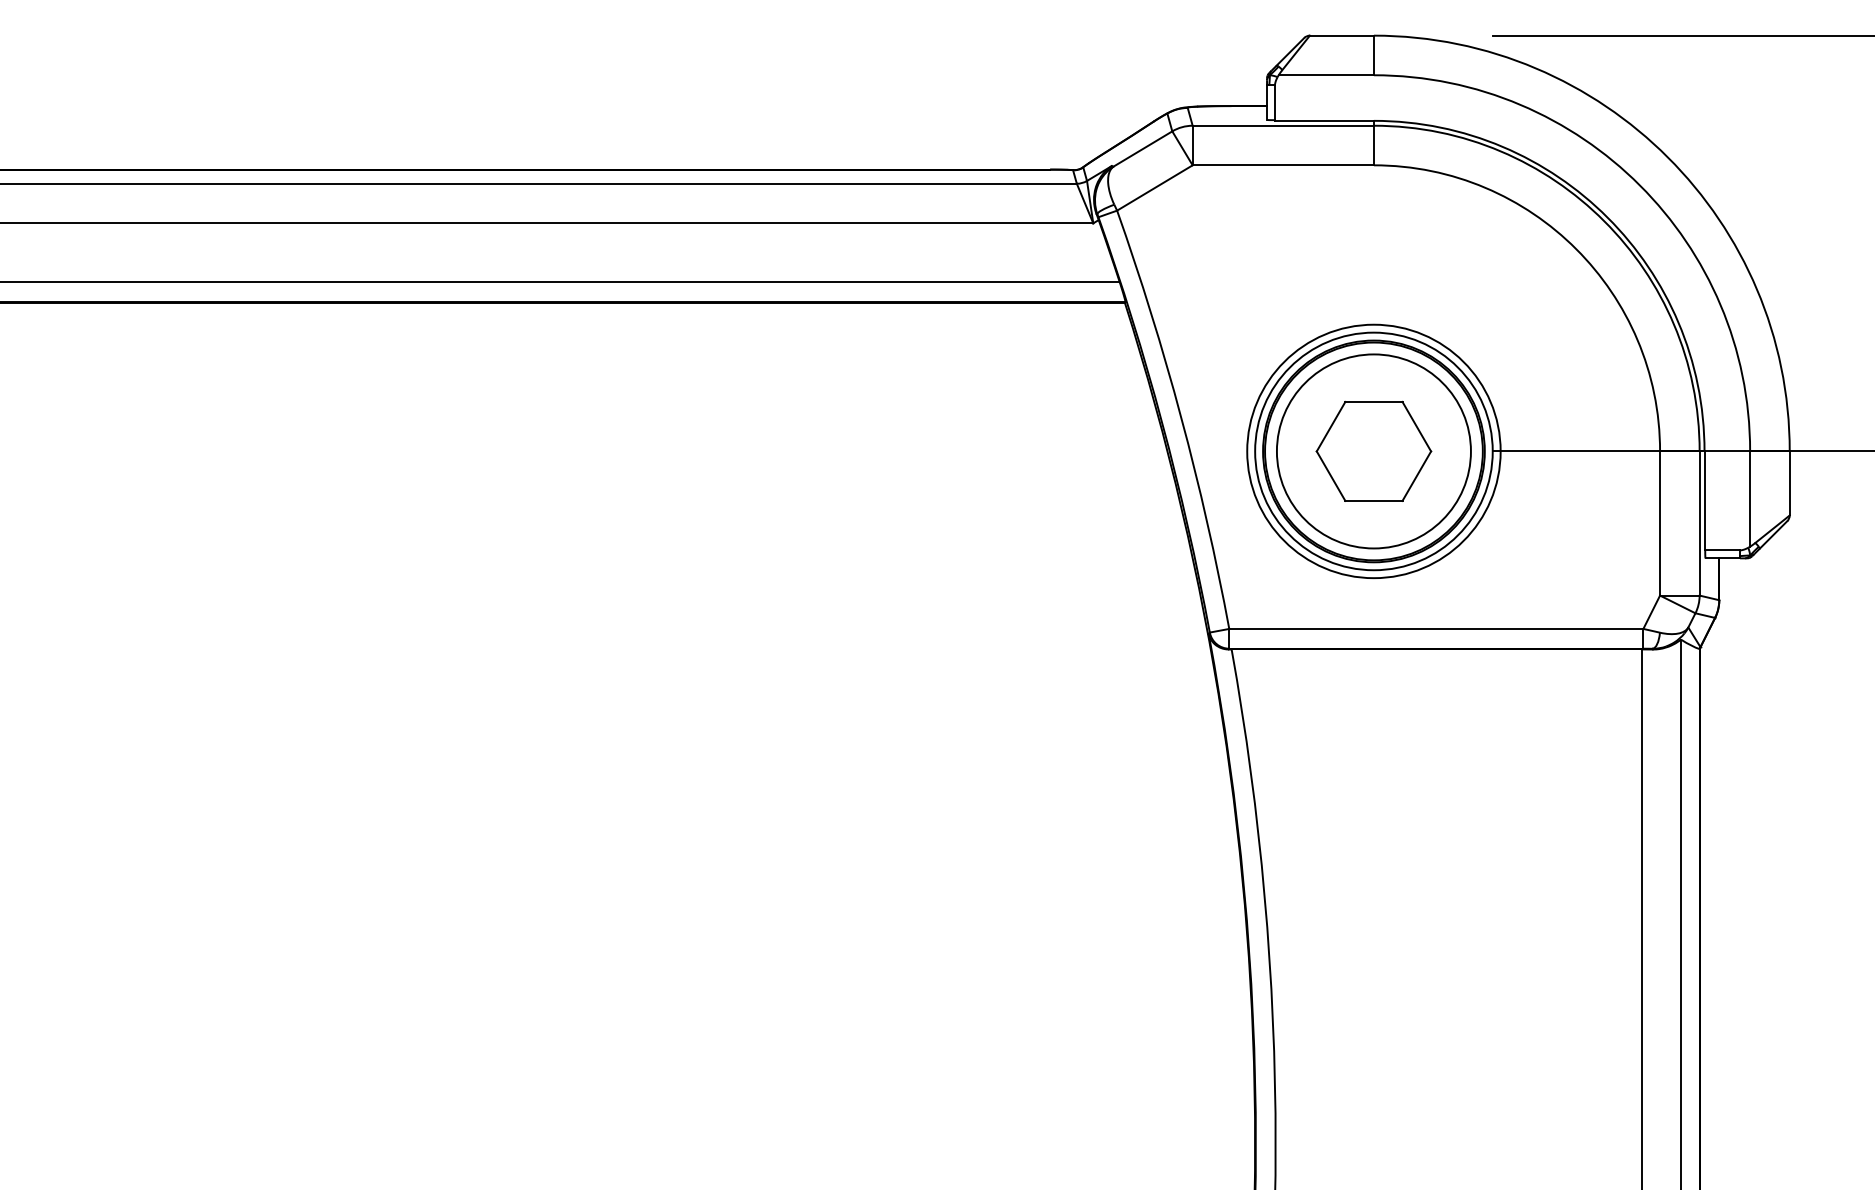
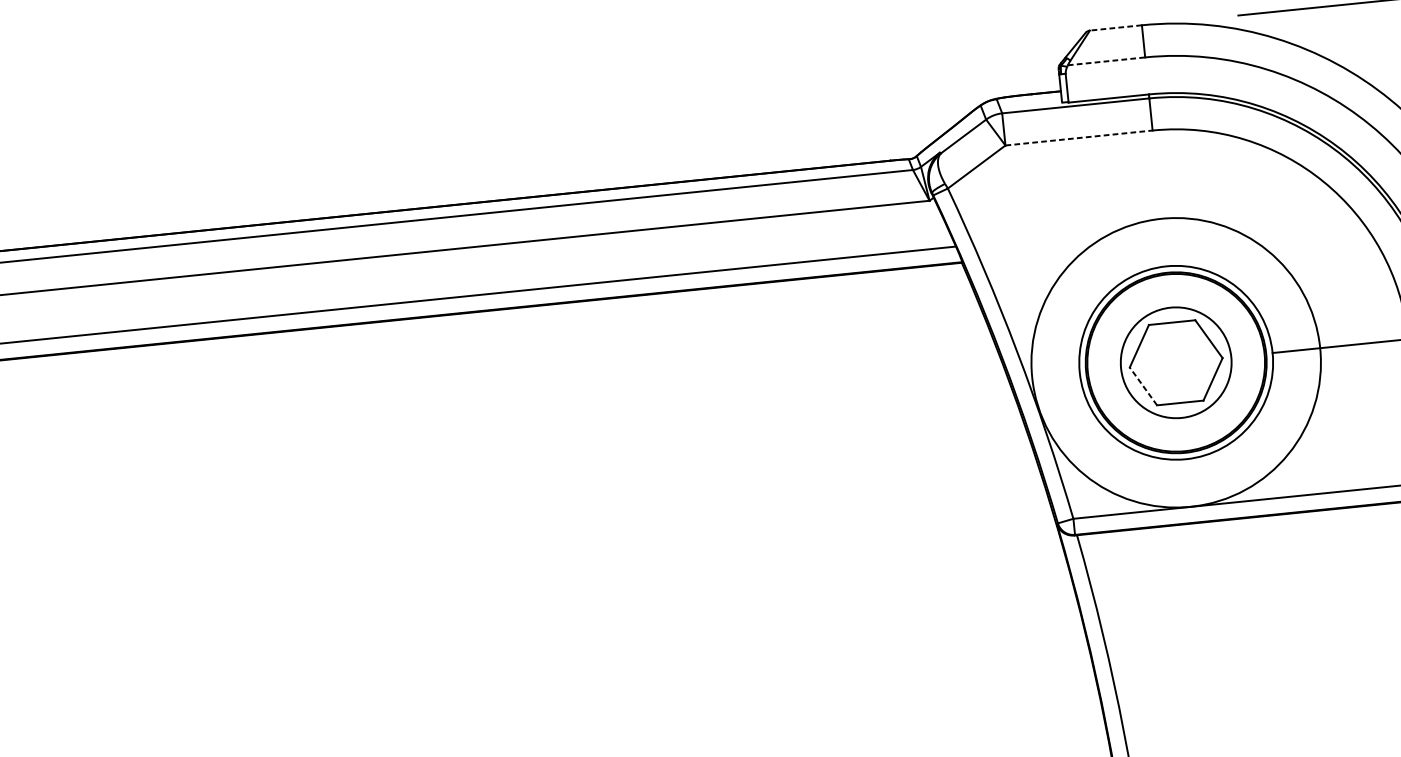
line: (1341, 35) -> (1115, 27), solid -> dashed
line: (1326, 75) -> (1106, 61), solid -> dashed
line: (1283, 165) -> (1079, 138), solid -> dashed
circle: (1373, 451) -> (1175, 362), size x0.7
circle: (1373, 451) -> (1175, 362), size x1.4
line: (1331, 476) -> (1143, 386), solid -> dashed

